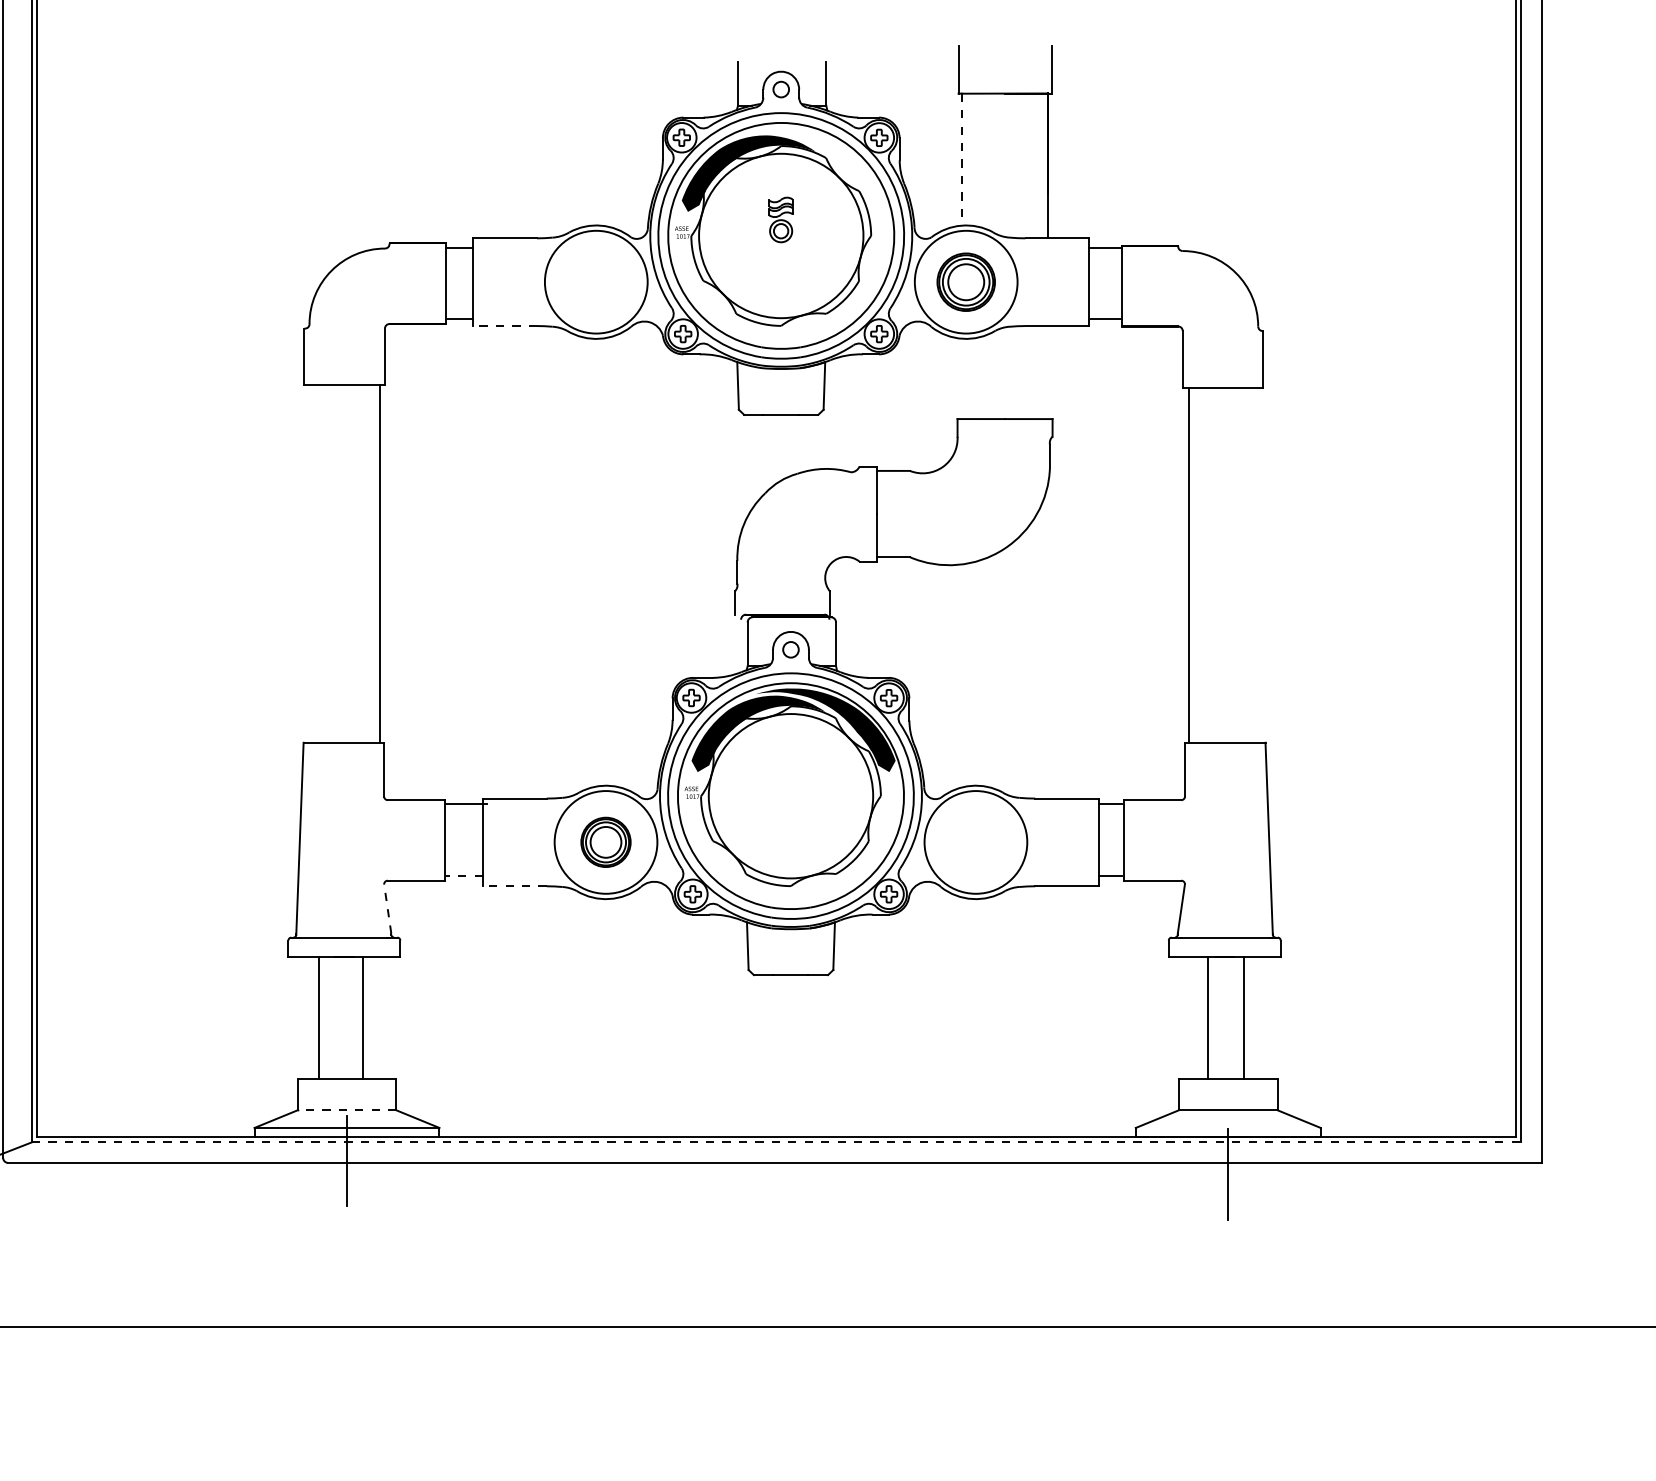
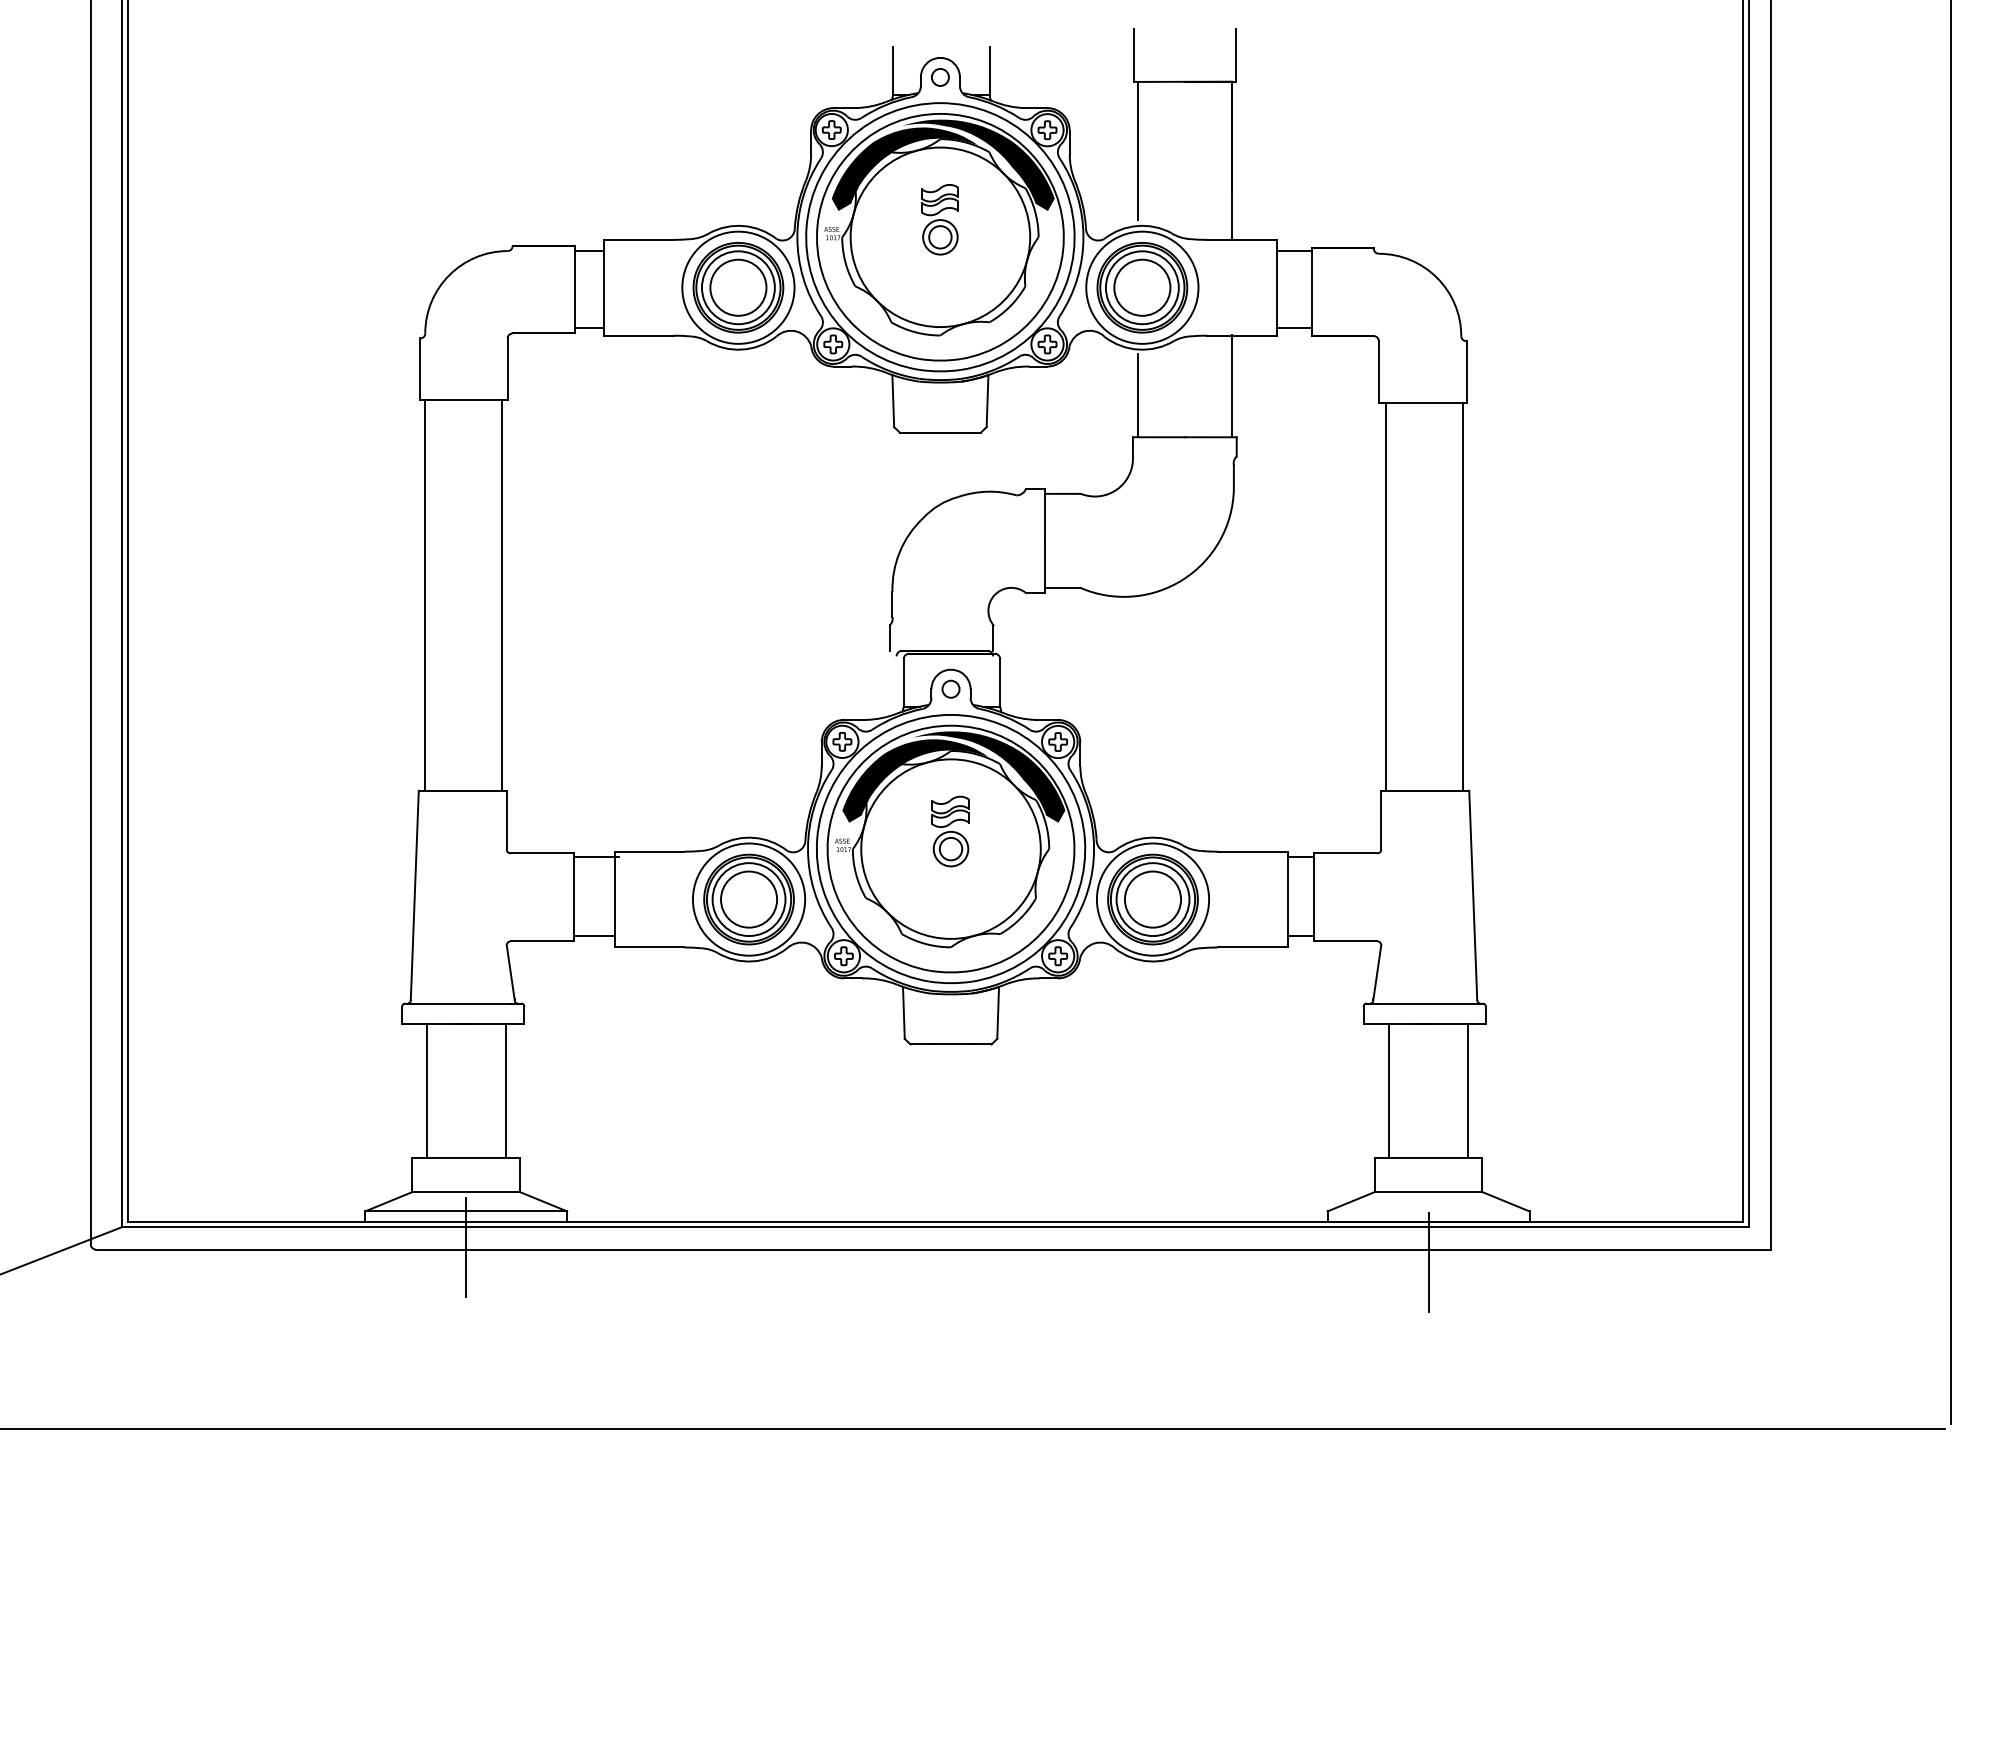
line: (961, 156) -> (1137, 150), dashed -> solid
fill: (815, 170) -> (977, 165), added
part: (780, 219) -> (939, 219), size x1.43
part: (596, 281) -> (738, 287), added
part: (966, 281) -> (1142, 287), size x1.43
line: (504, 325) -> (638, 335), dashed -> solid
line: (1047, 372) -> (1231, 386), added
line: (961, 380) -> (1137, 395), added
line: (309, 563) -> (425, 595), added
line: (1259, 564) -> (1462, 596), added
part: (790, 780) -> (950, 831), added
part: (605, 842) -> (748, 899), size x1.67
part: (975, 842) -> (1152, 899), added
line: (464, 876) -> (594, 936), dashed -> solid
line: (514, 886) -> (649, 947), dashed -> solid
line: (387, 908) -> (510, 971), dashed -> solid
line: (318, 1018) -> (505, 1091), moved
line: (362, 1018) -> (426, 1091), moved
line: (1208, 1018) -> (1467, 1091), moved
line: (1244, 1018) -> (1389, 1091), moved
line: (347, 1110) -> (466, 1192), dashed -> solid
line: (776, 1142) -> (935, 1227), dashed -> solid

